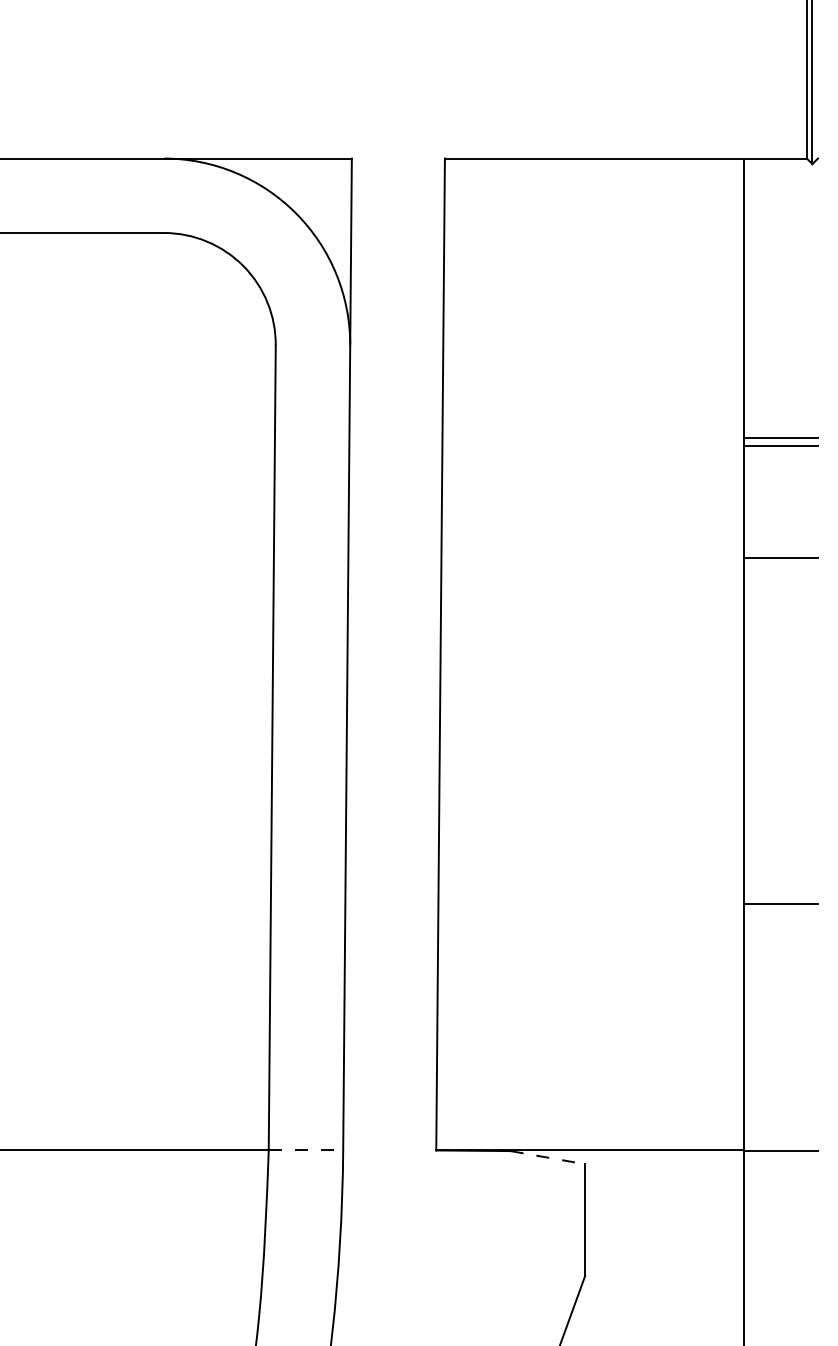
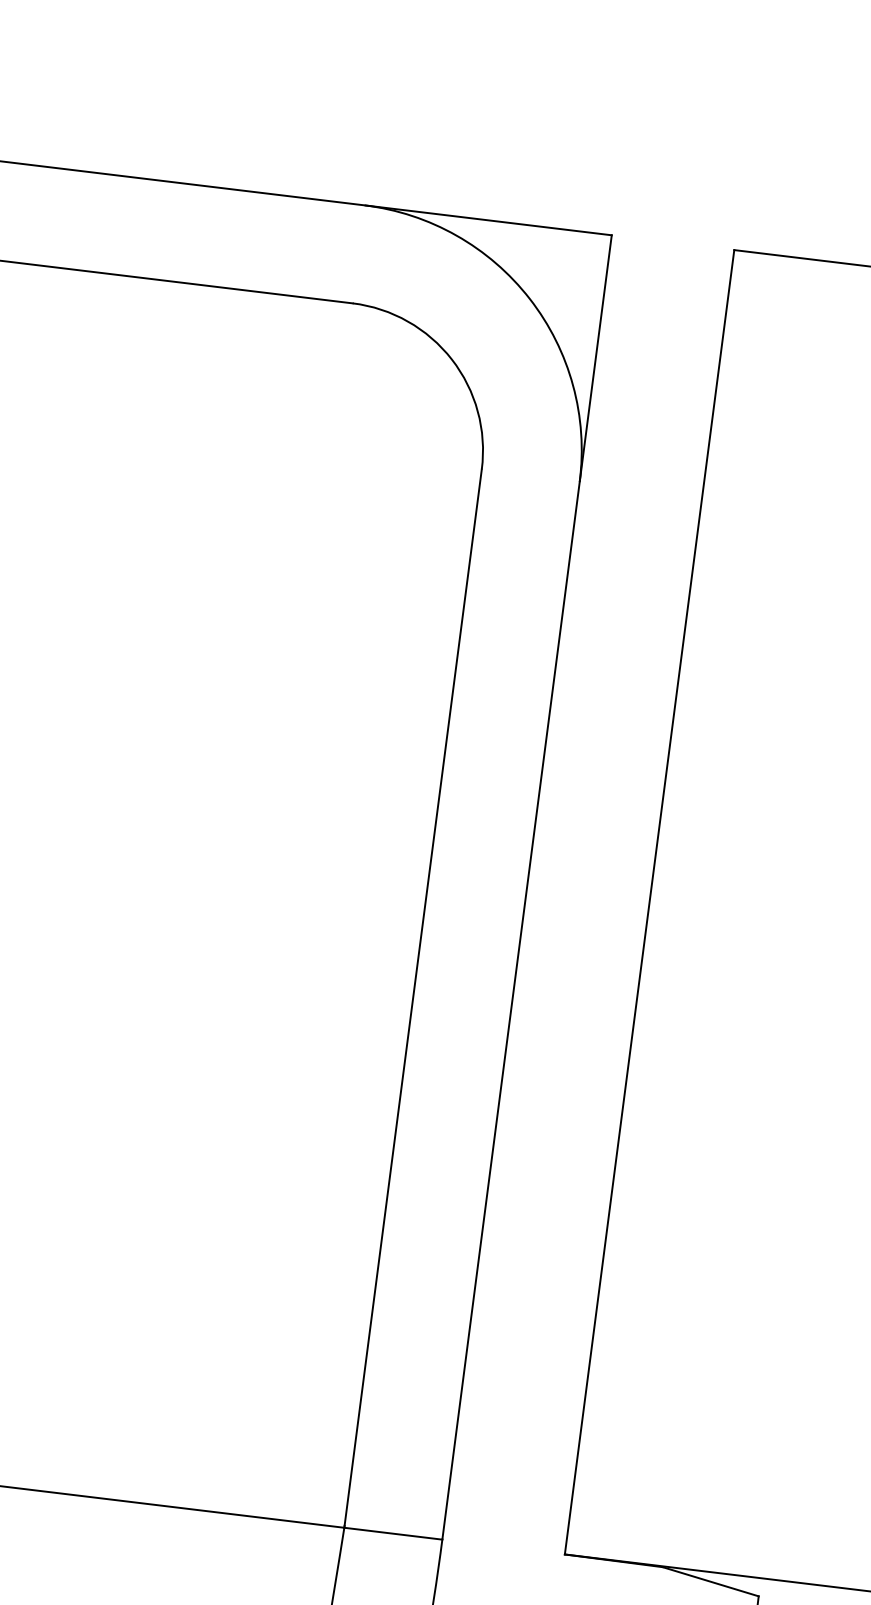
line: (306, 1150) -> (394, 1533), dashed -> solid
line: (547, 1157) -> (710, 1581), dashed -> solid

